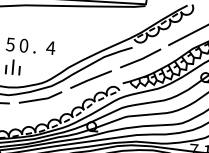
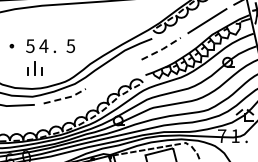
text: (23, 45) -> (43, 45), 0 -> 4
text: (50, 48) -> (70, 46), 4 -> 5
line: (141, 59) -> (162, 49), solid -> dashed
line: (90, 79) -> (113, 74), removed
line: (42, 98) -> (66, 97), solid -> dashed

